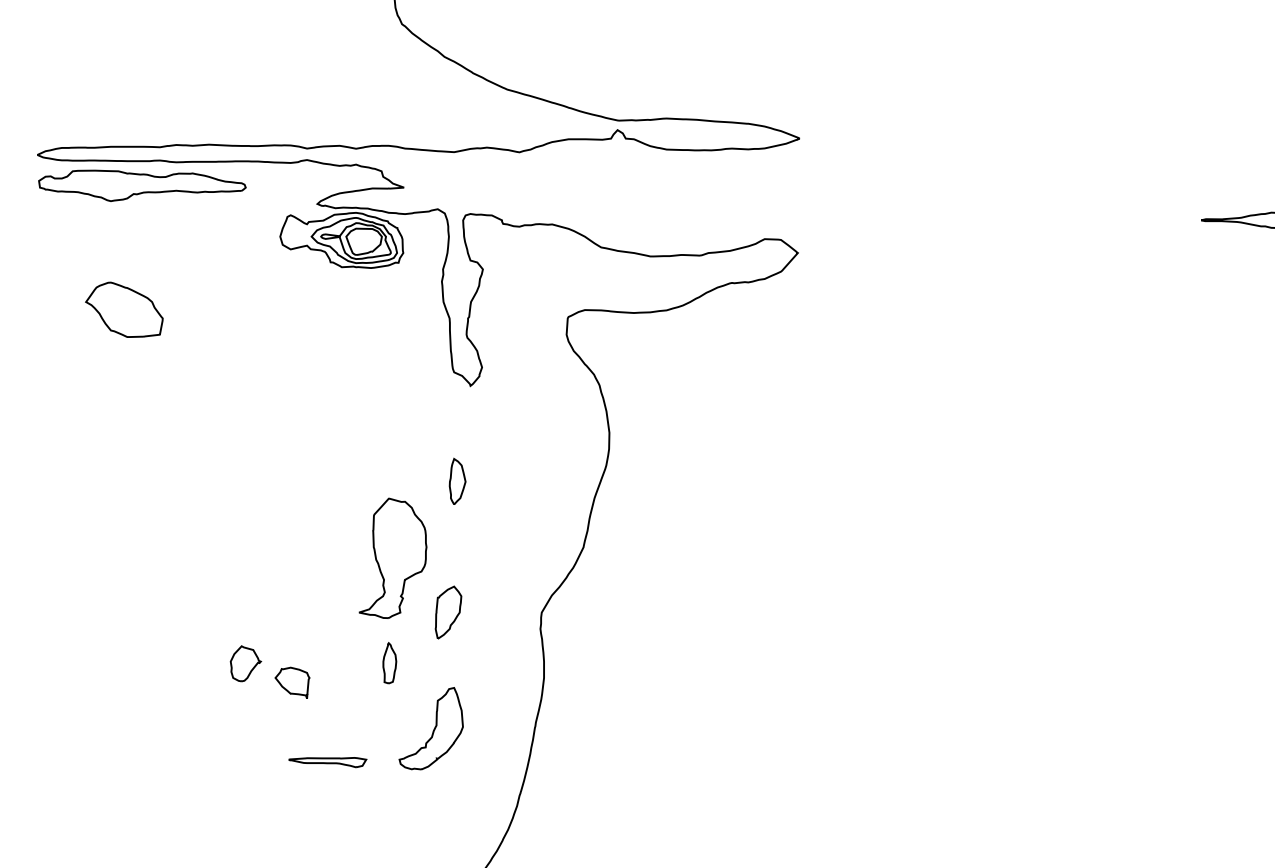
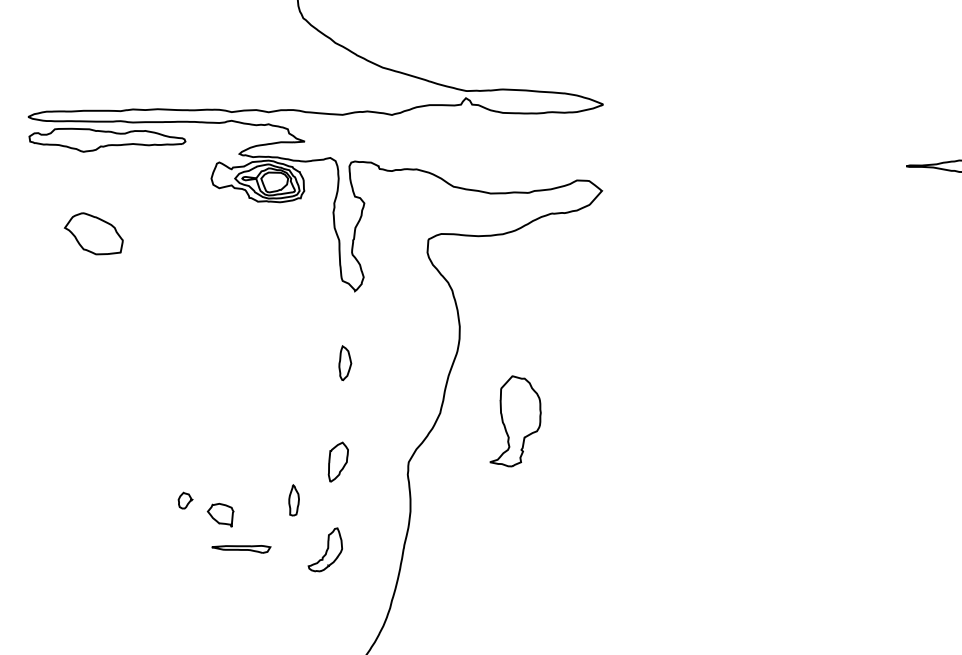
part: (392, 558) -> (515, 421), moved
part: (245, 663) -> (185, 500), size x0.6
part: (431, 728) -> (325, 549), size x0.7
part: (328, 762) -> (241, 549), moved

